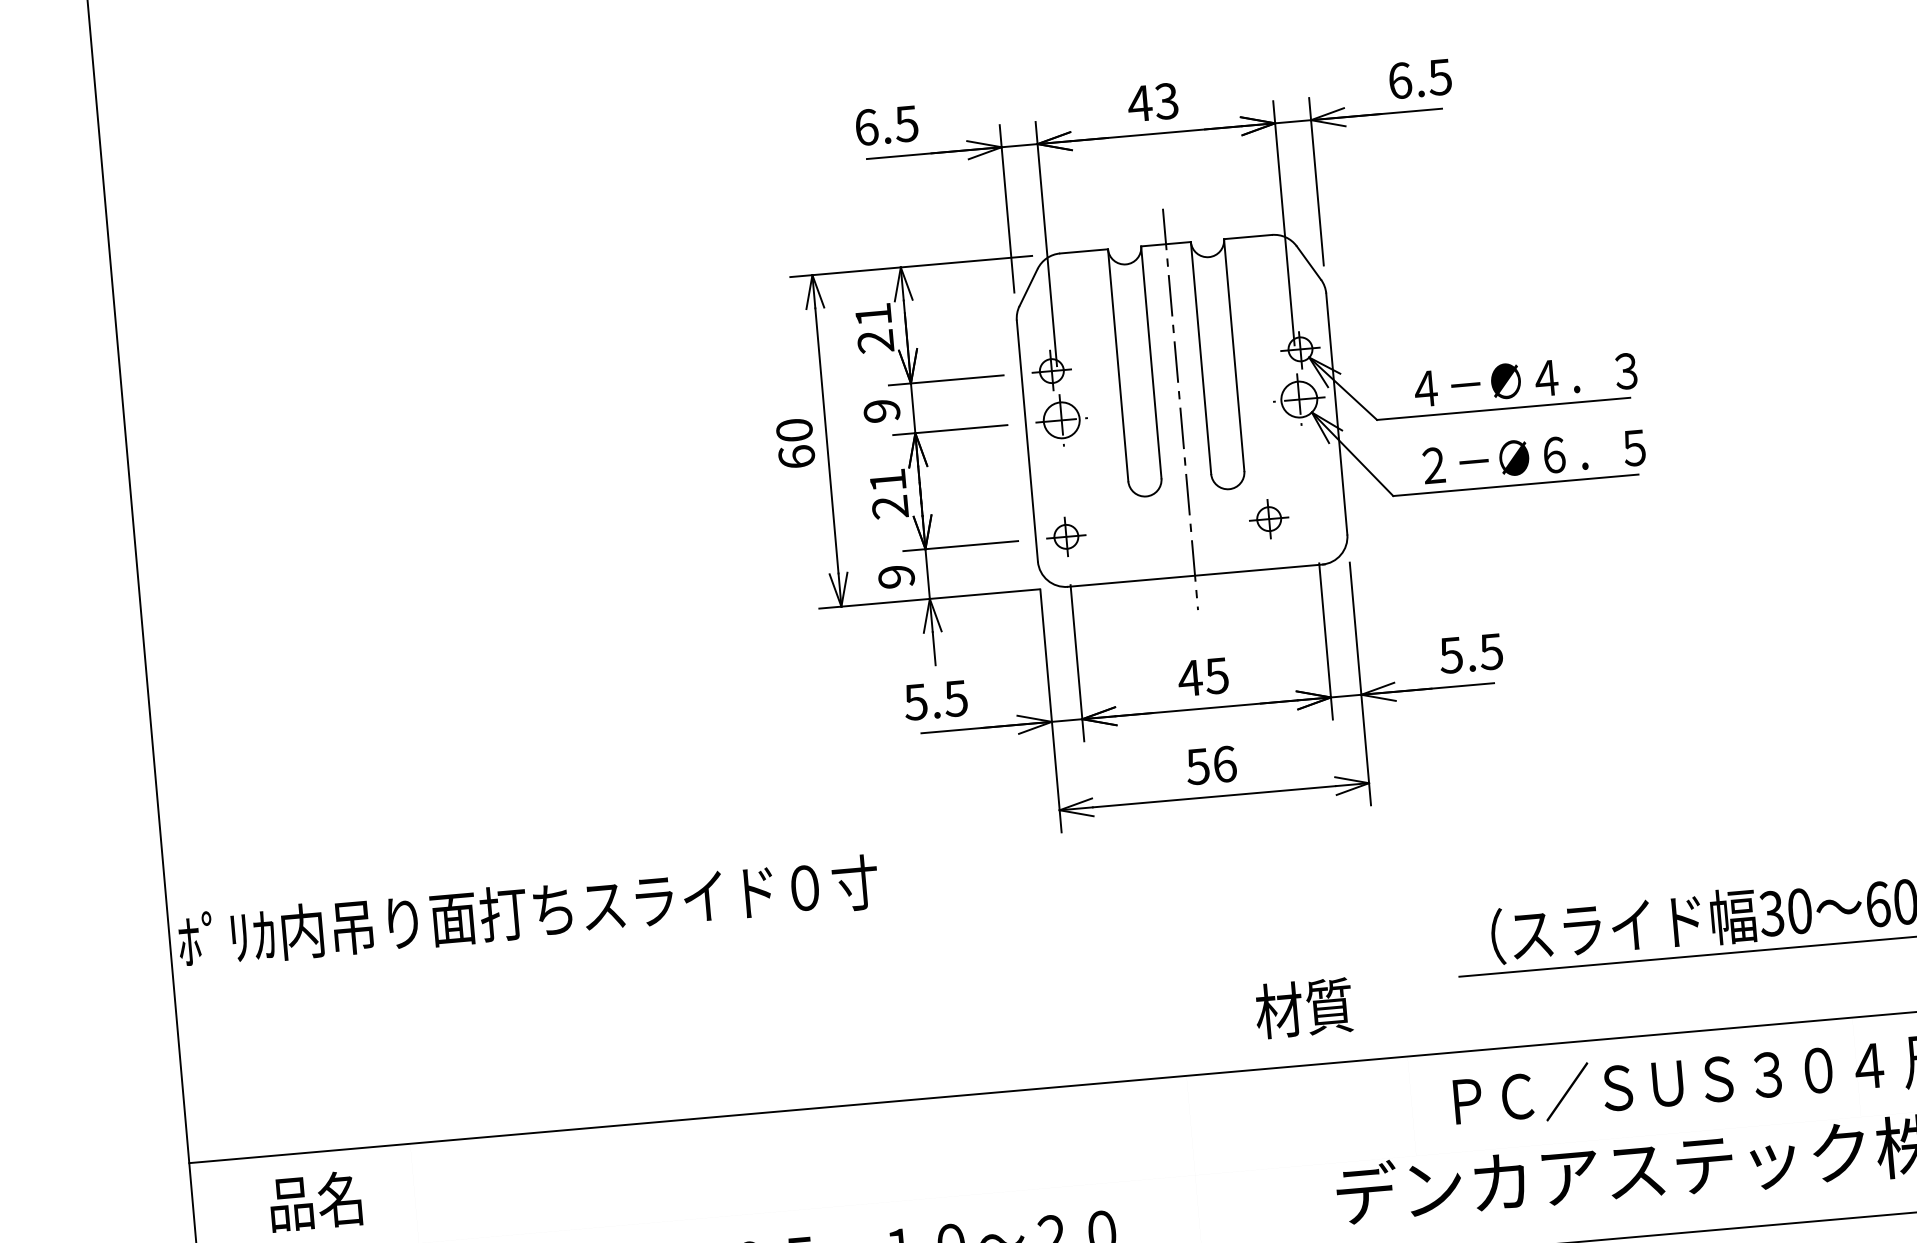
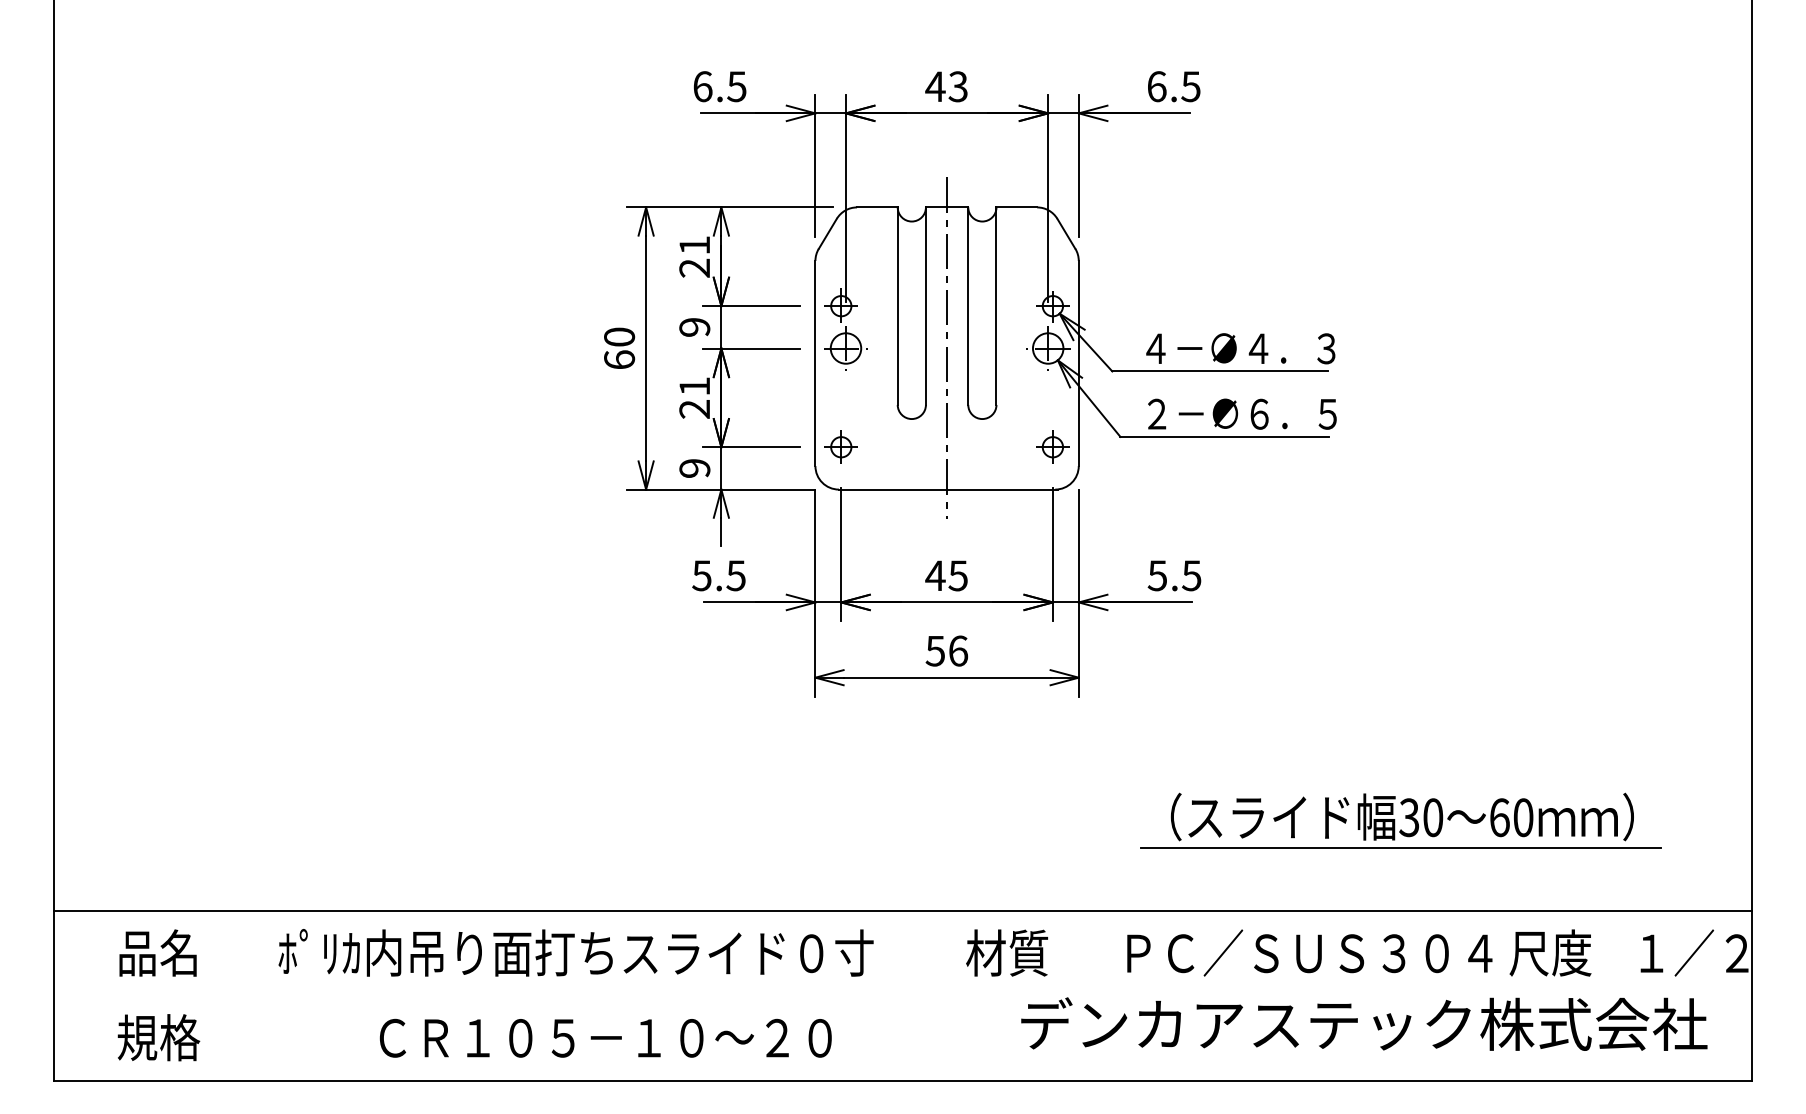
part: (1268, 518) -> (1052, 446), moved
text: (527, 911) -> (575, 952), moved
text: (1303, 1007) -> (1006, 952), moved

